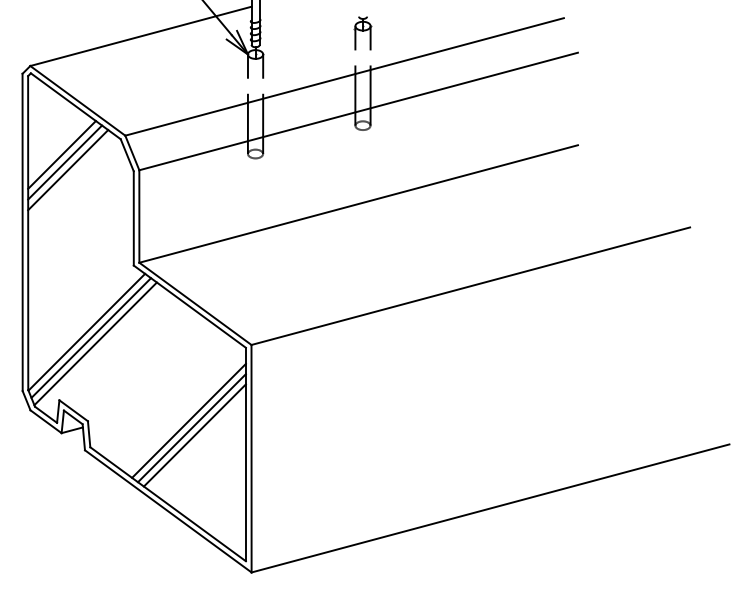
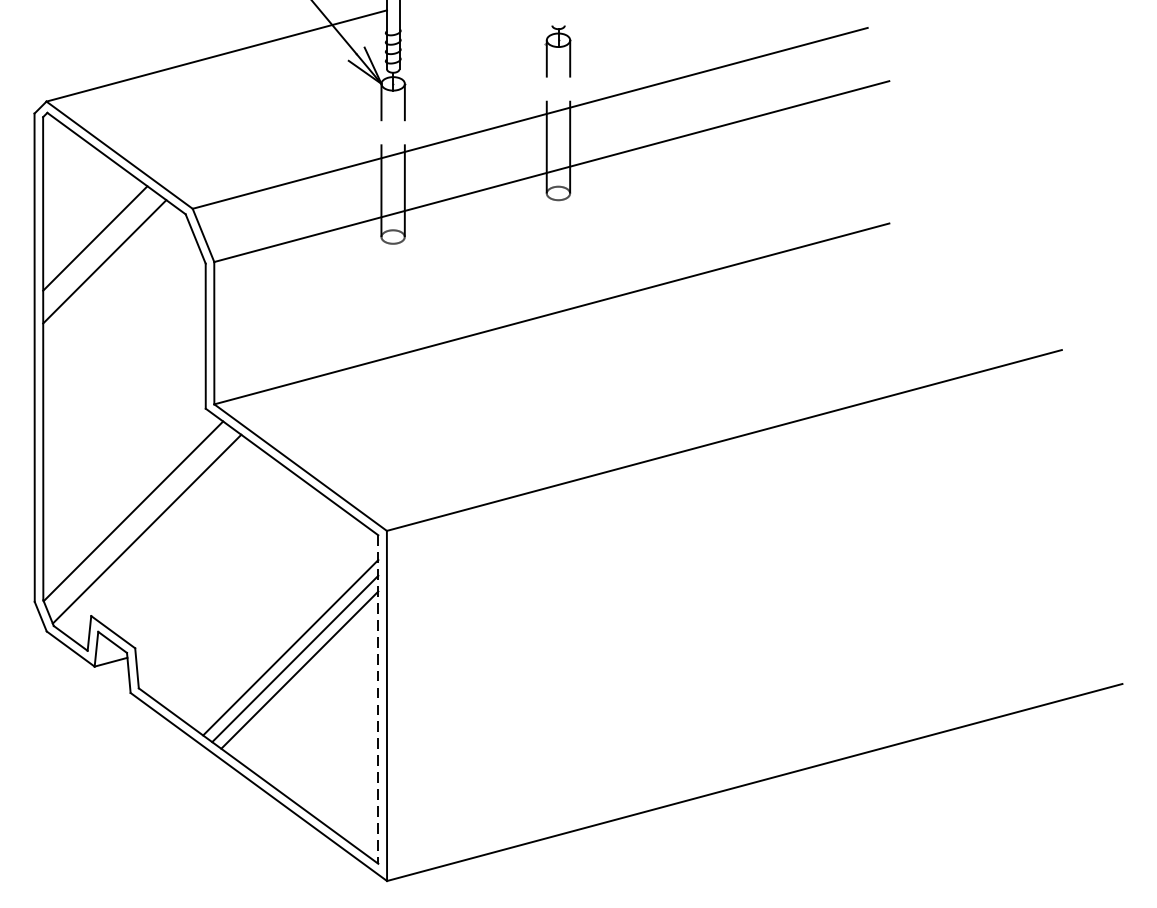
line: (65, 162) -> (100, 250), removed
line: (91, 337) -> (140, 519), removed
line: (245, 454) -> (377, 699), solid -> dashed

